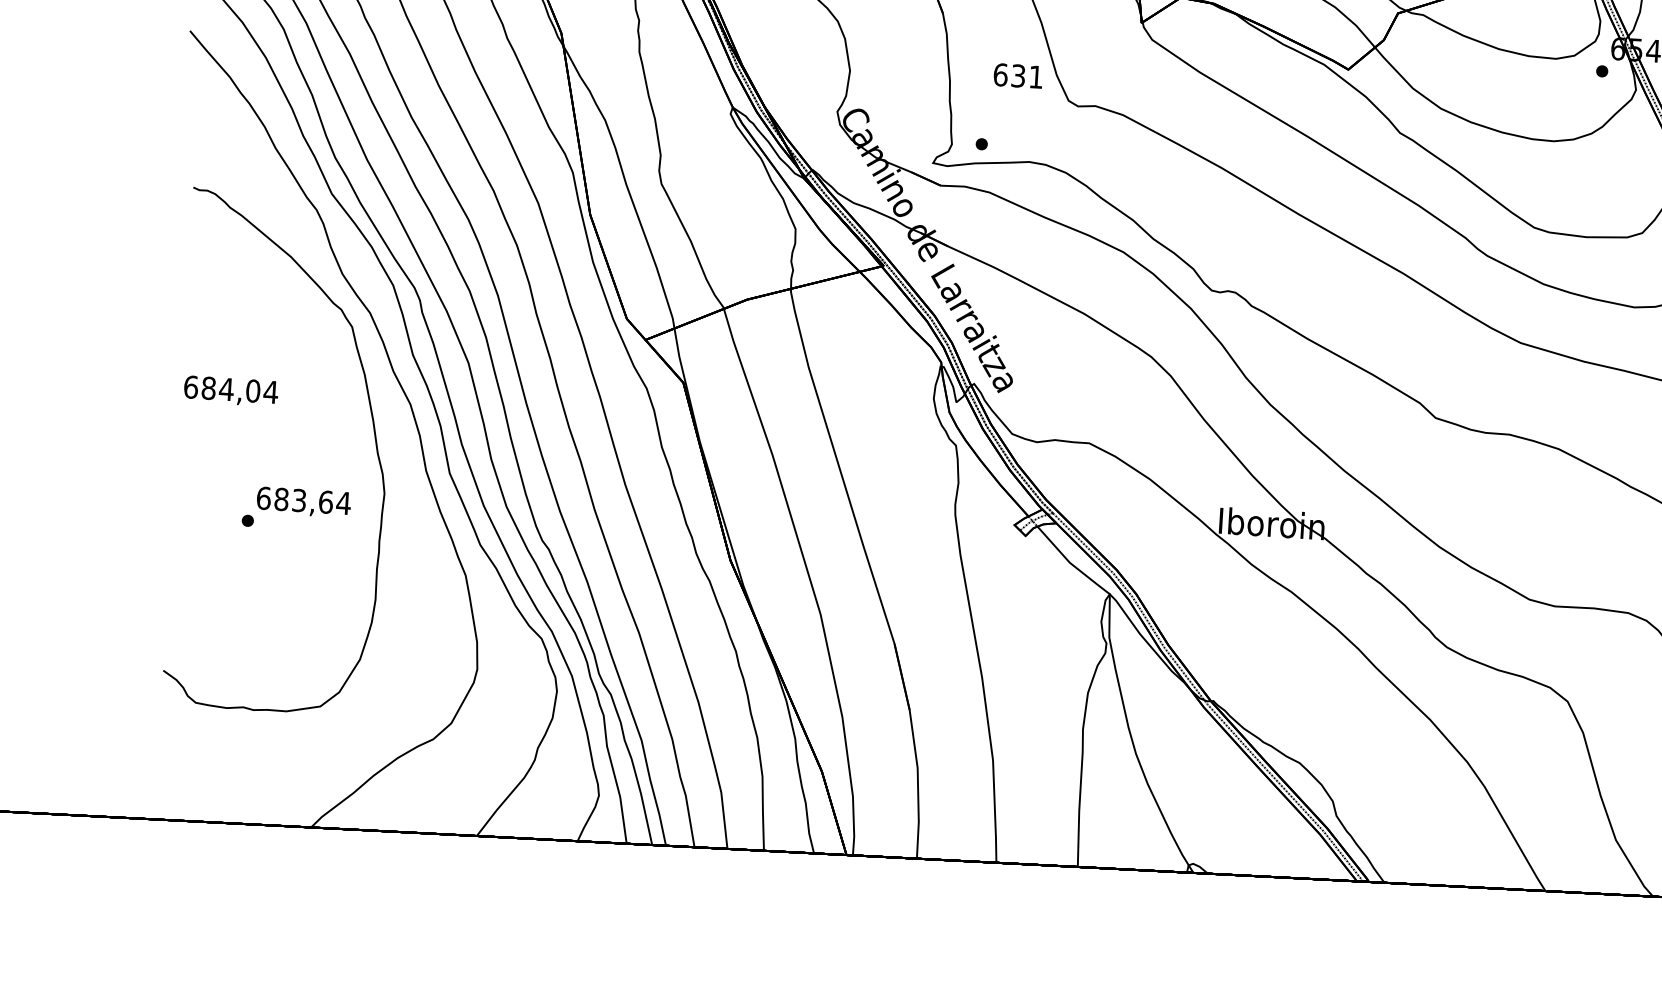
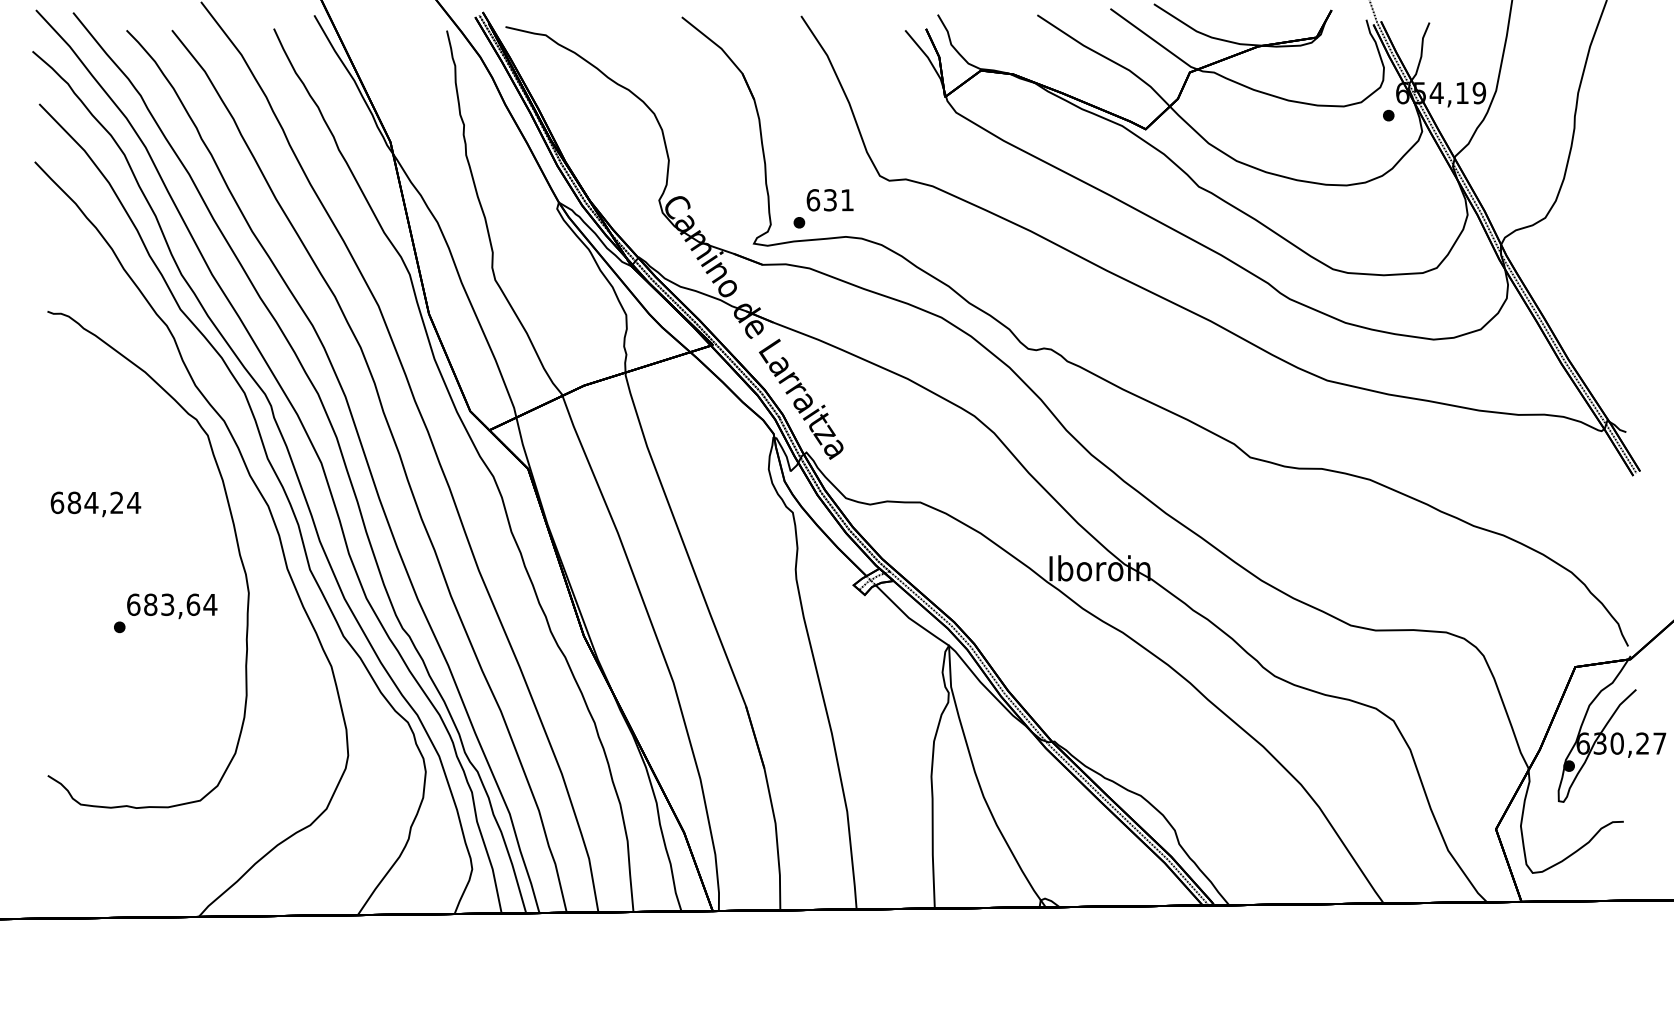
text: (1017, 76) -> (829, 200), moved
text: (252, 390) -> (116, 502), 684,04 -> 684,24

